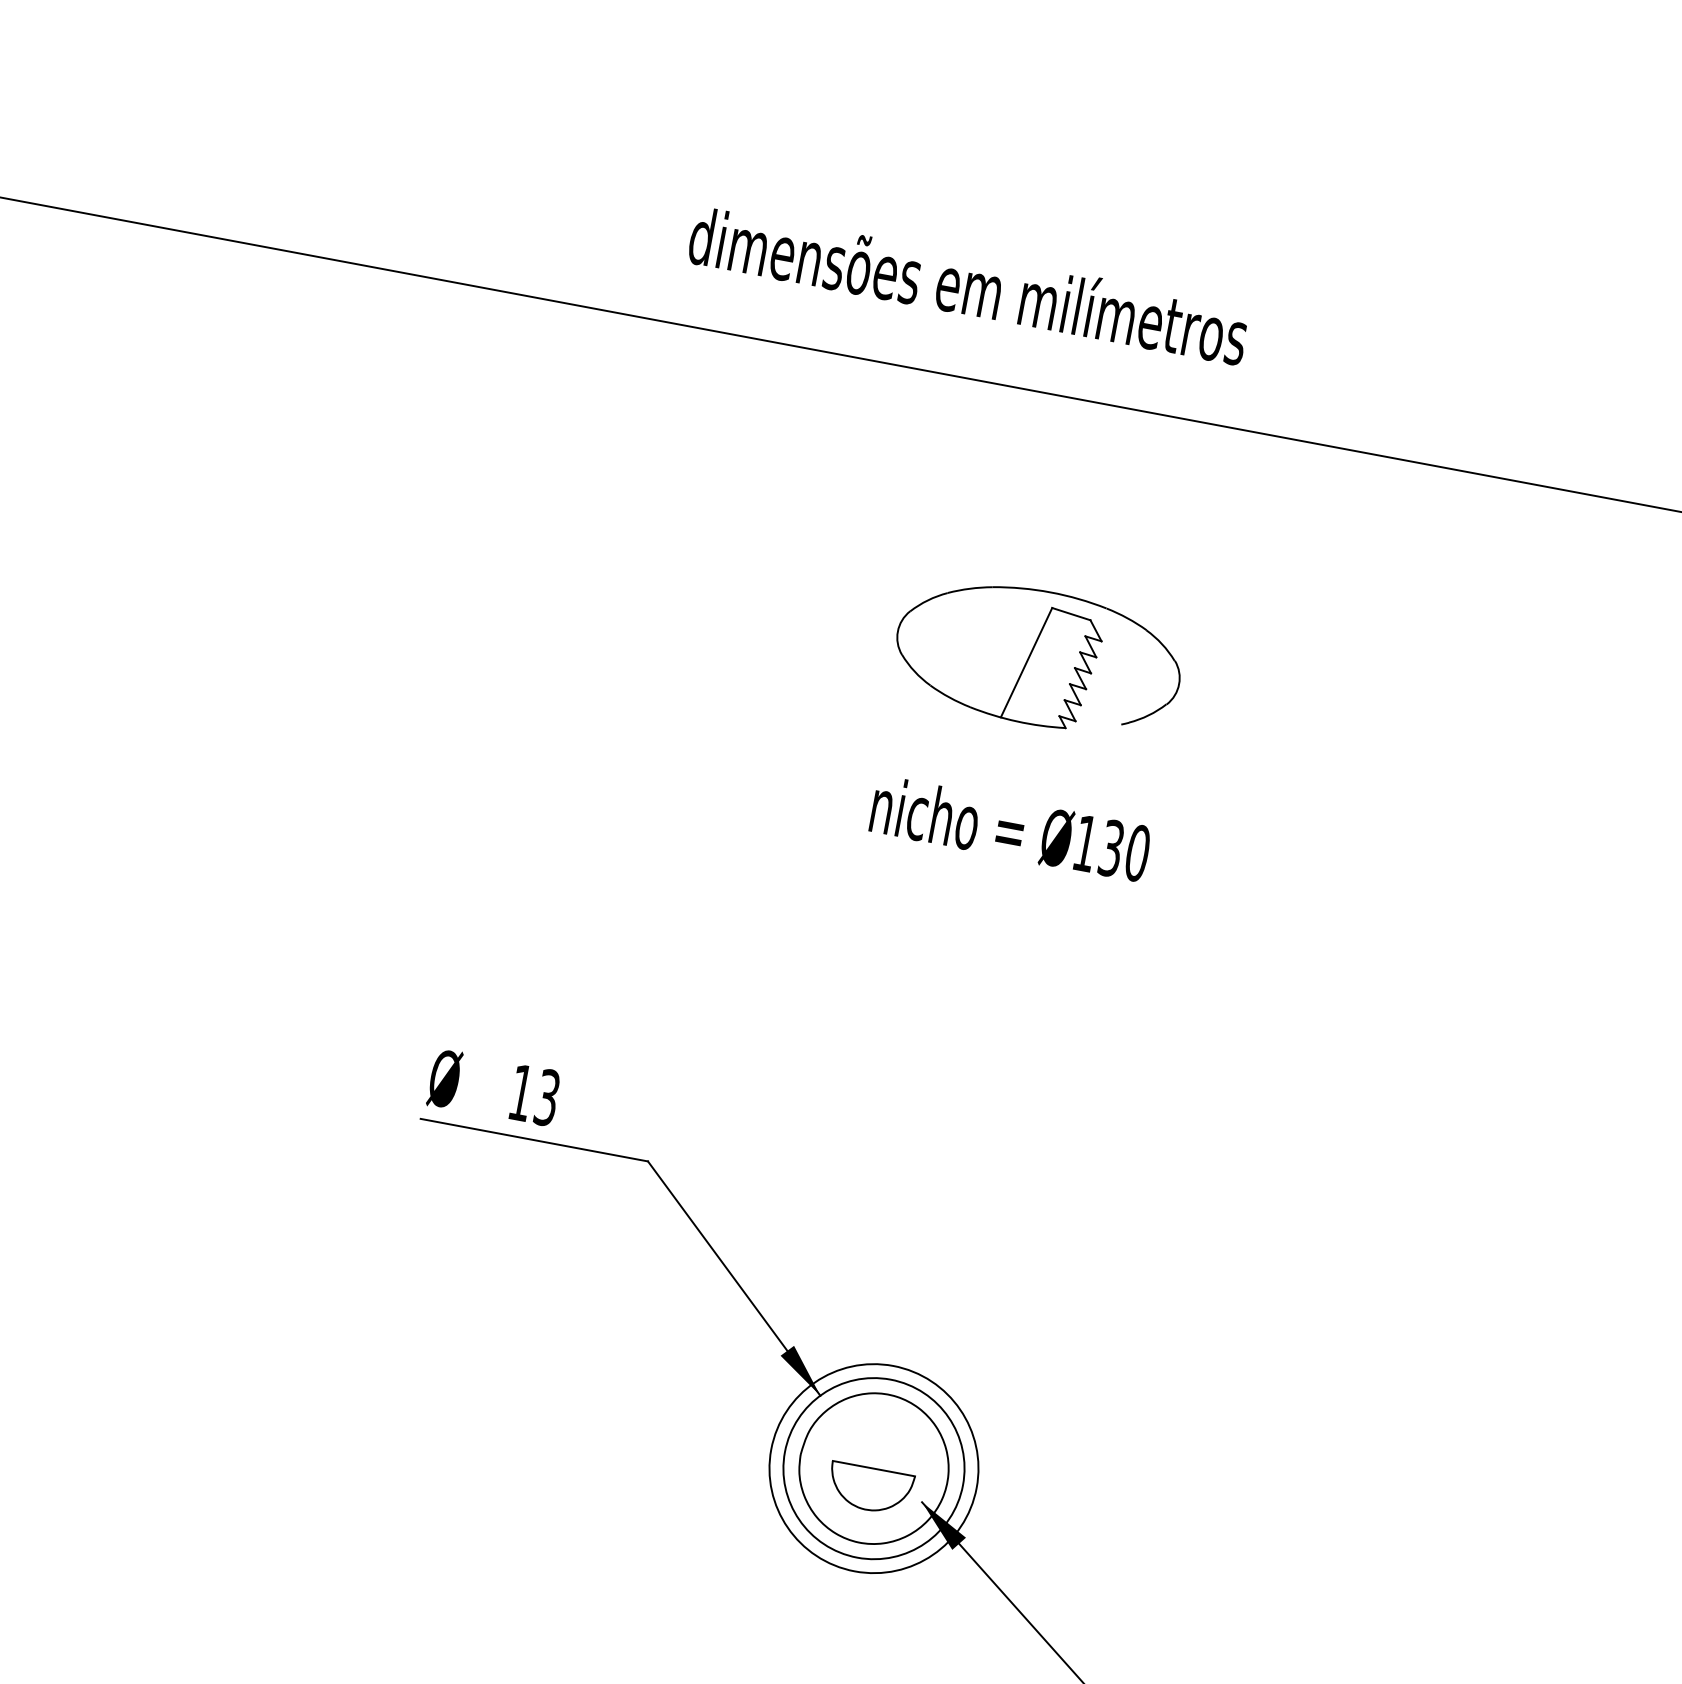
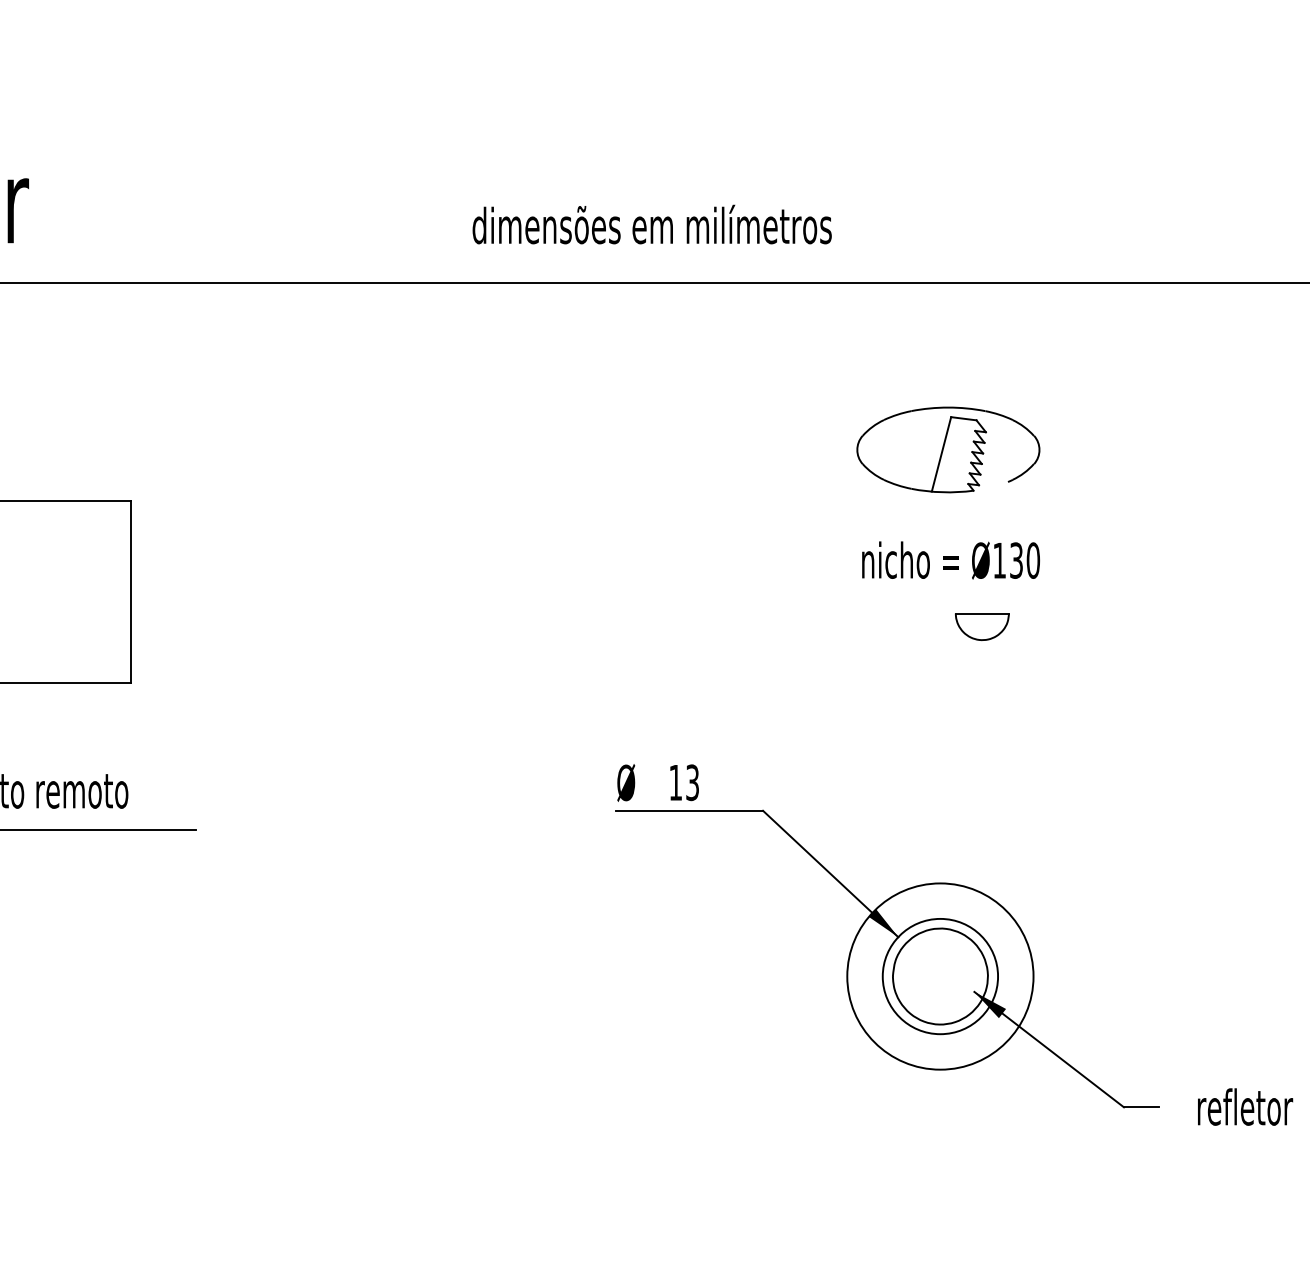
text: (967, 284) -> (651, 224), moved
circle: (872, 1468) -> (939, 976), size x1.4
part: (870, 1488) -> (982, 626), moved

